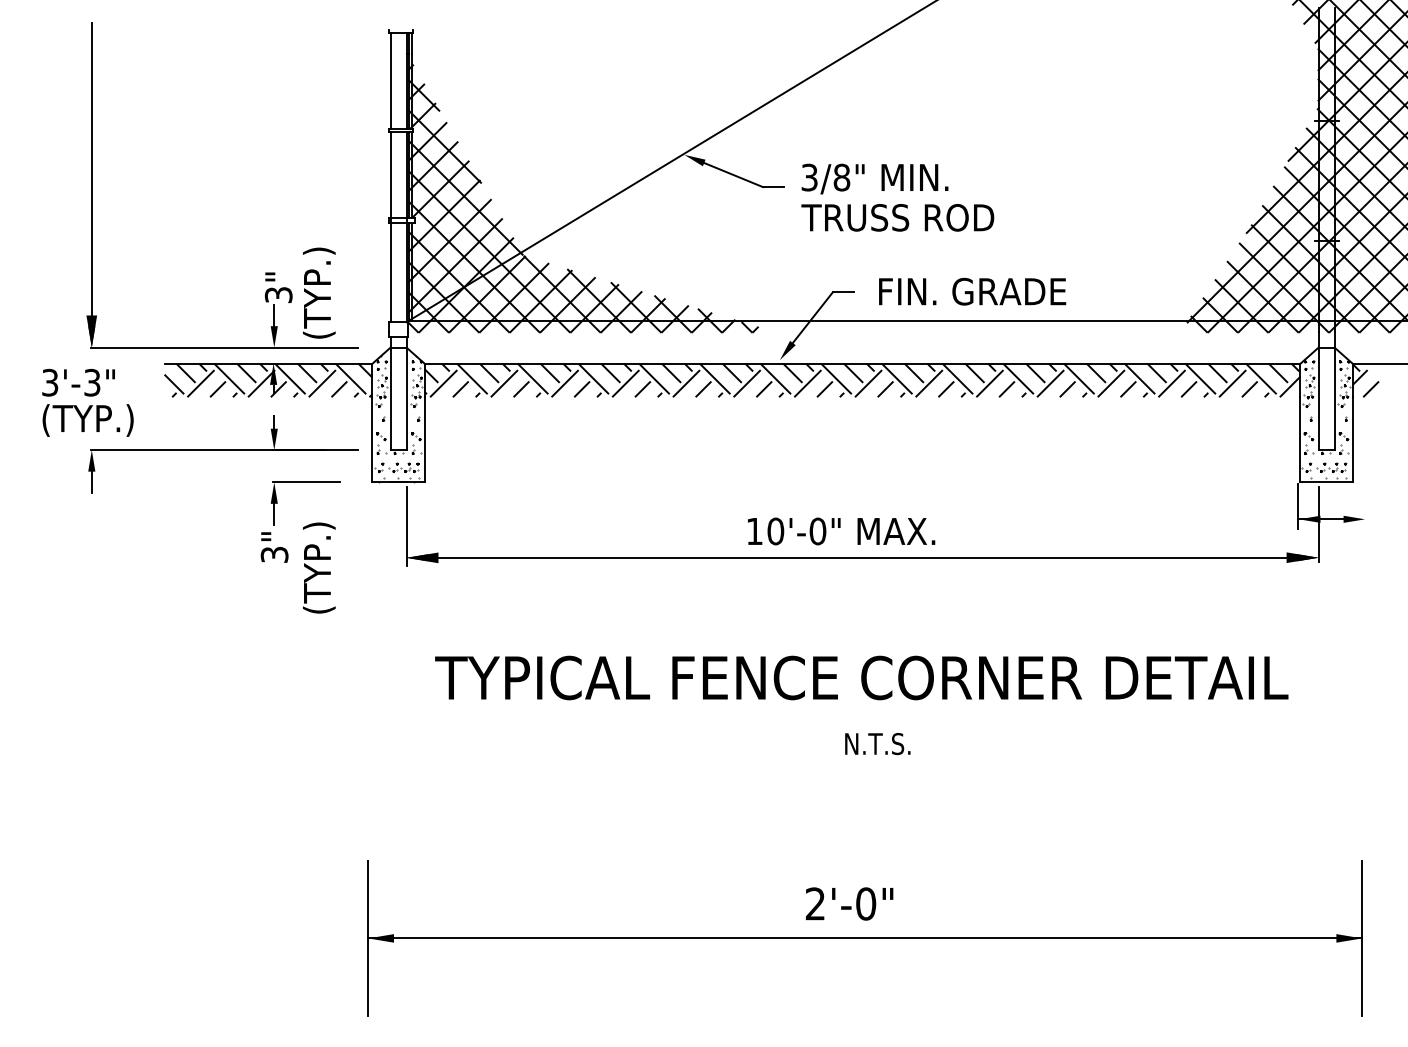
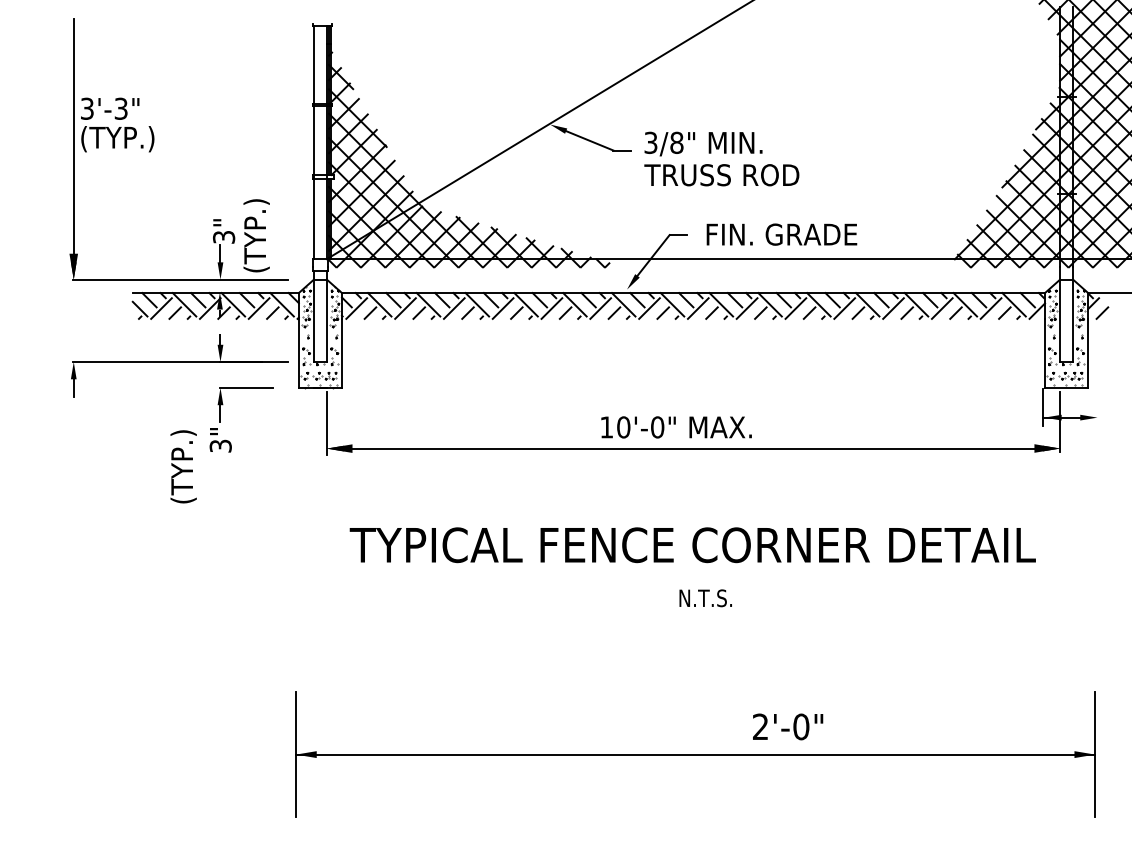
text: (87, 402) -> (117, 124), moved
text: (319, 567) -> (183, 466), moved
text: (850, 903) -> (788, 726), moved

